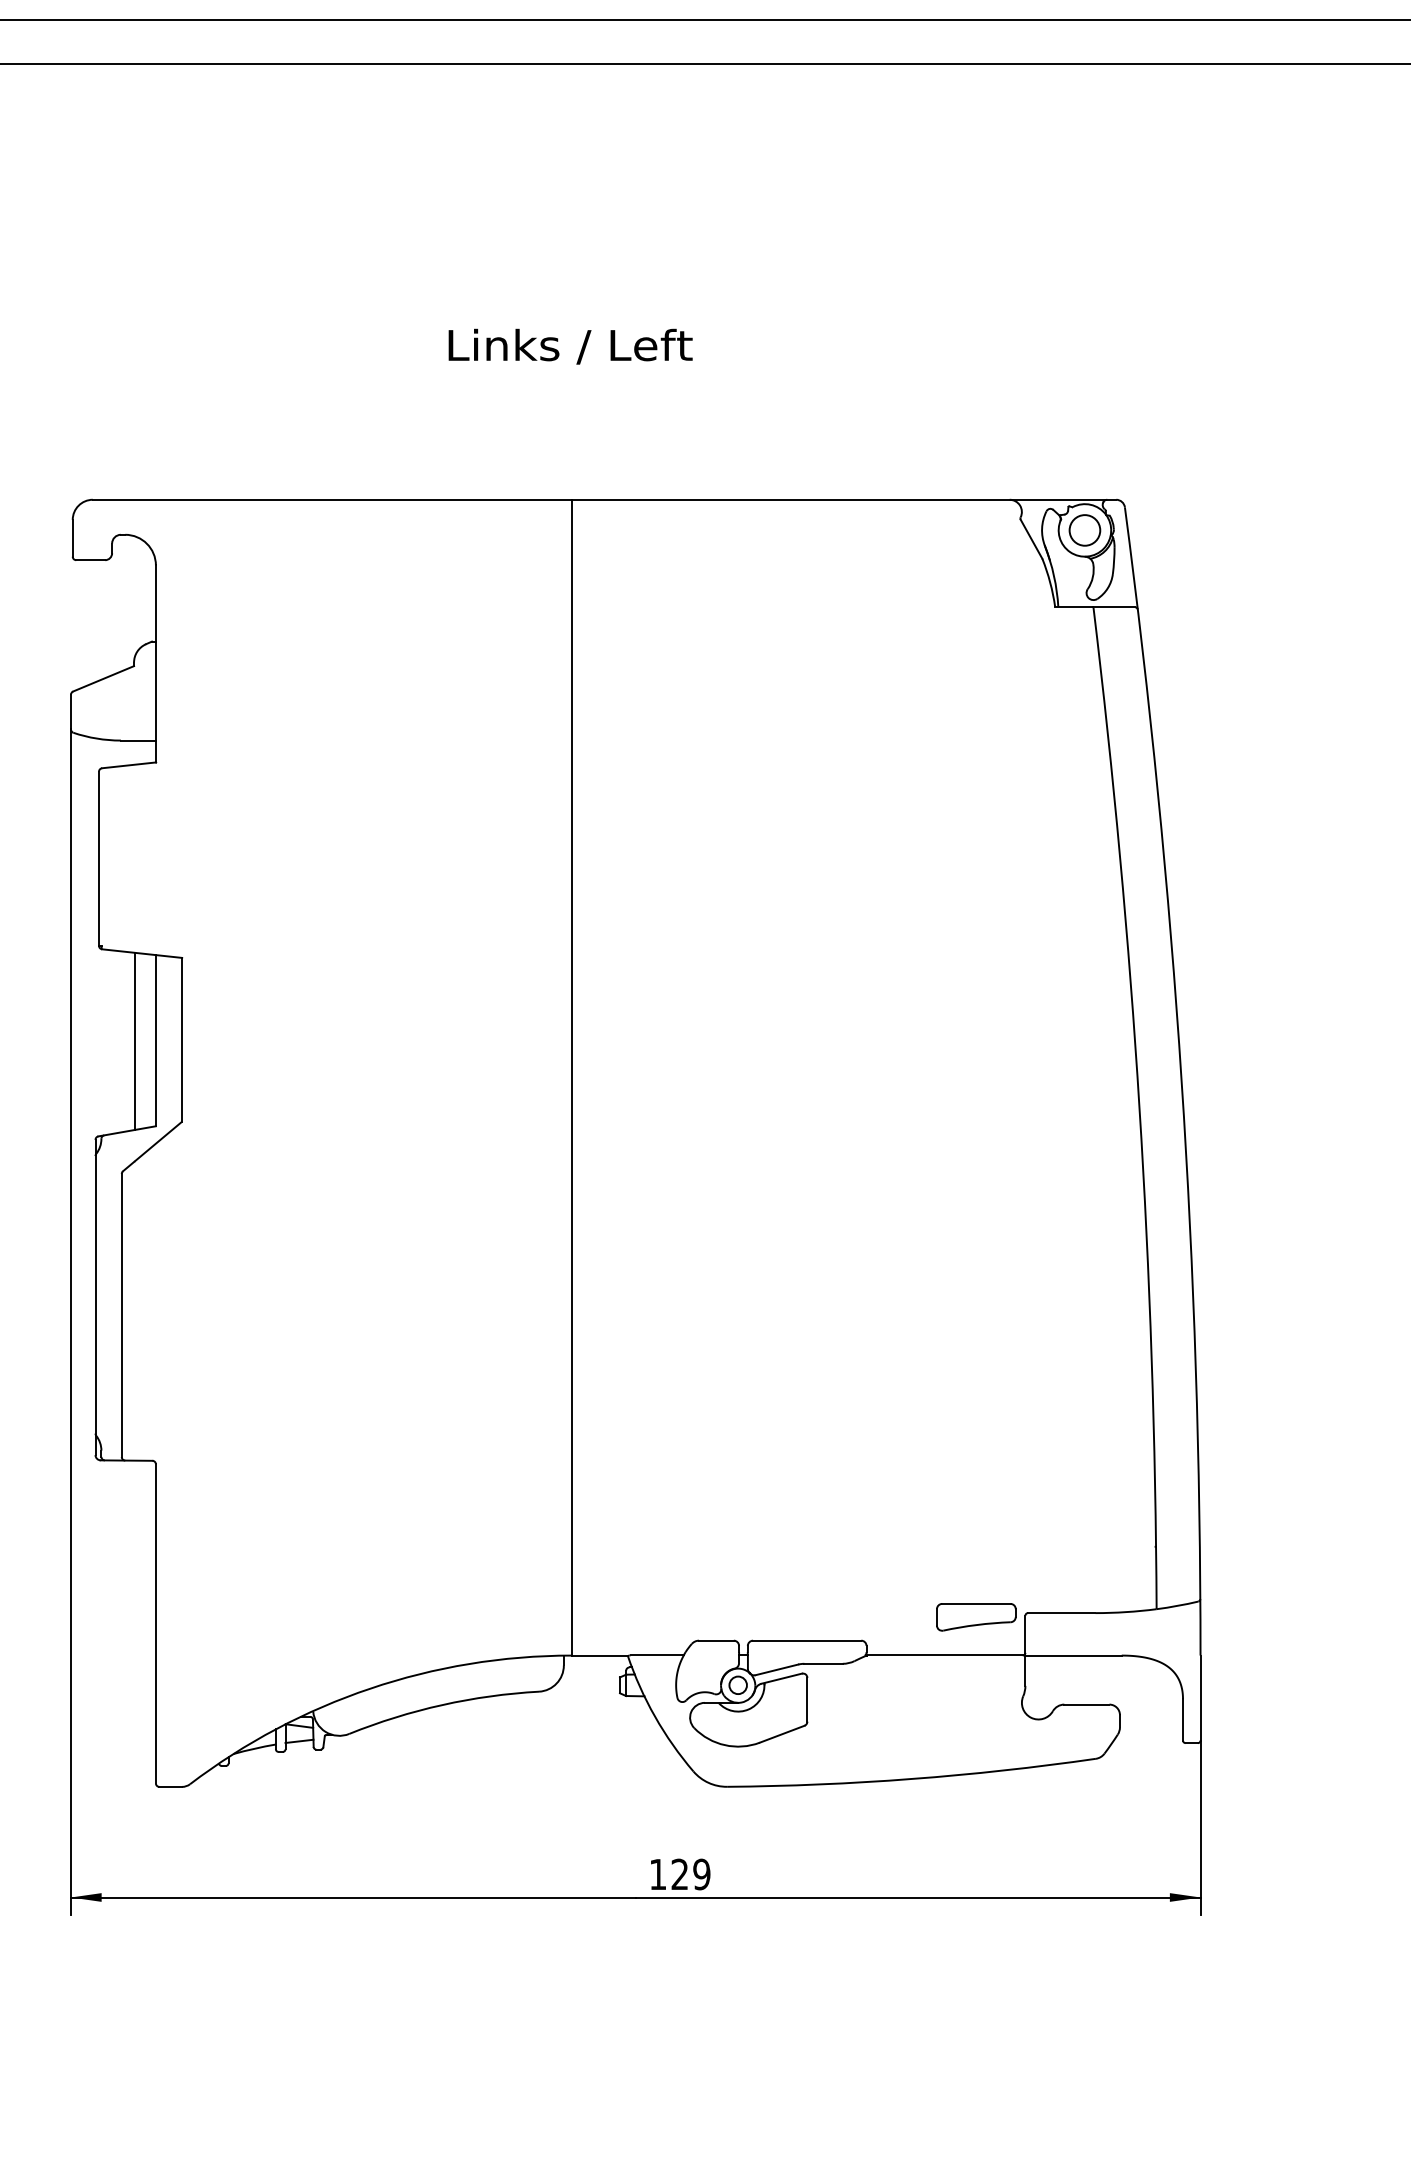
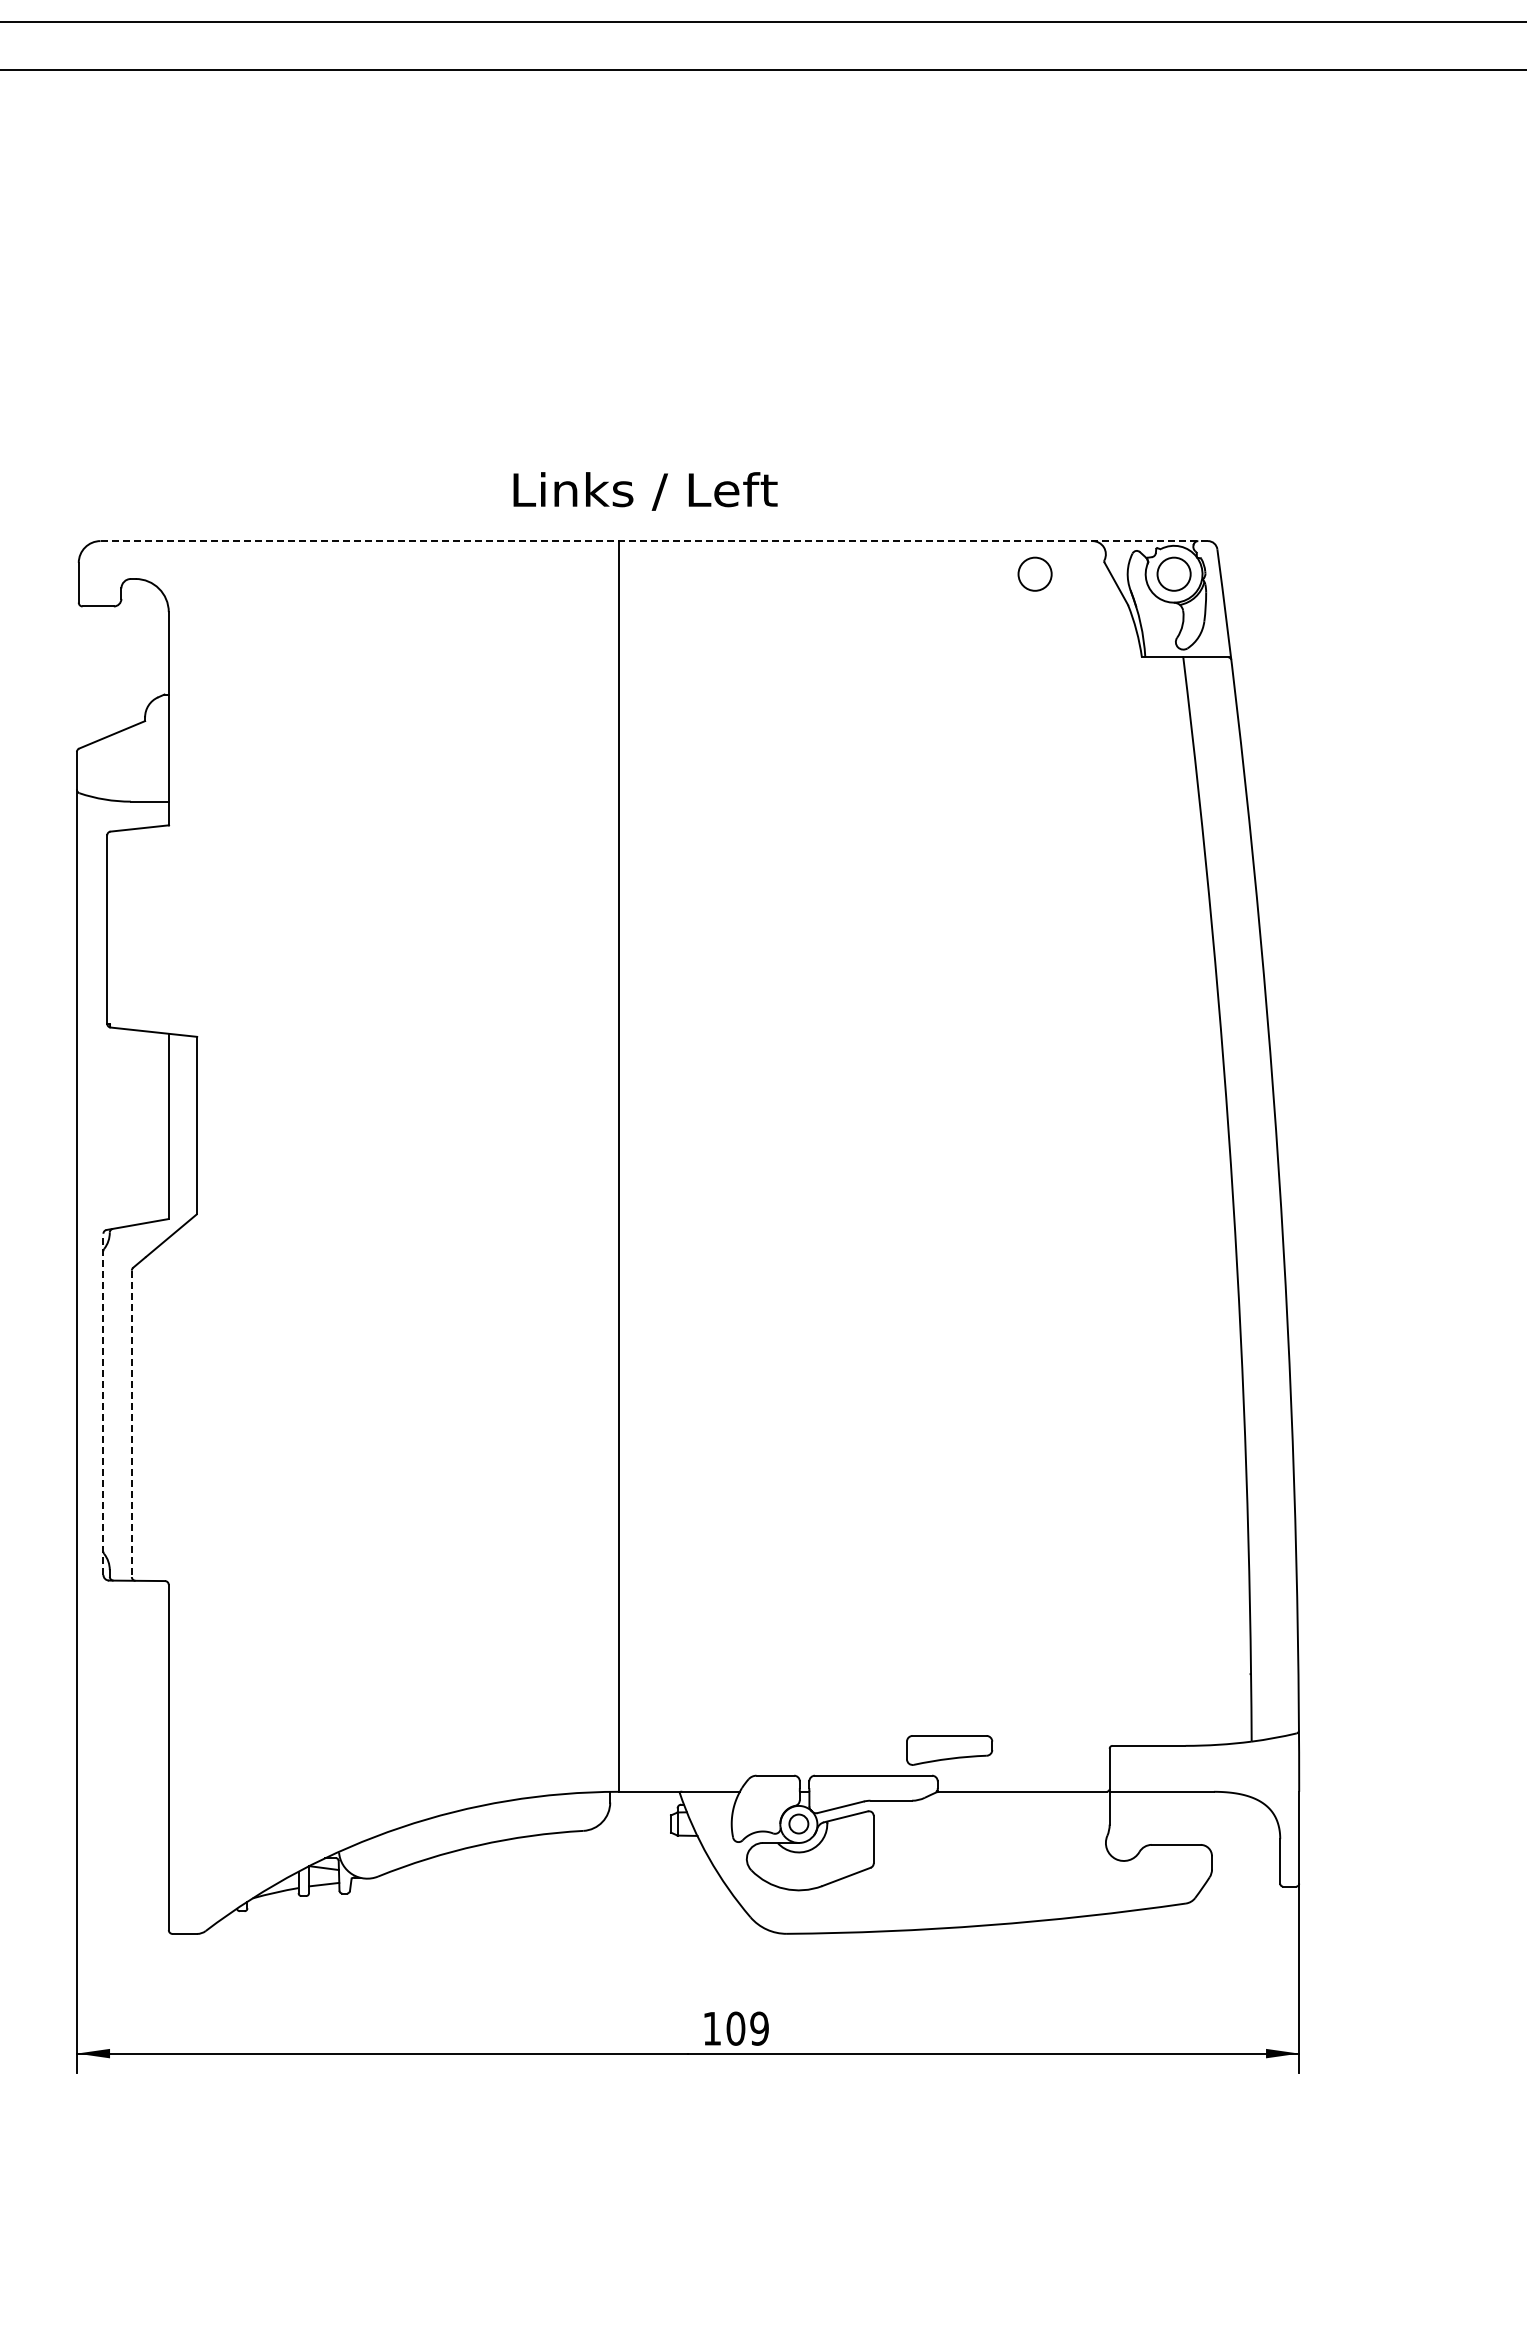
text: (570, 346) -> (645, 491), moved
line: (604, 500) -> (654, 541), solid -> dashed
circle: (955, 529) -> (1034, 573), added
line: (135, 1040) -> (146, 1126), removed
line: (95, 1297) -> (103, 1404), solid -> dashed
line: (121, 1316) -> (131, 1424), solid -> dashed
part: (976, 1617) -> (949, 1750), moved
text: (679, 1874) -> (735, 2028), 129 -> 109

